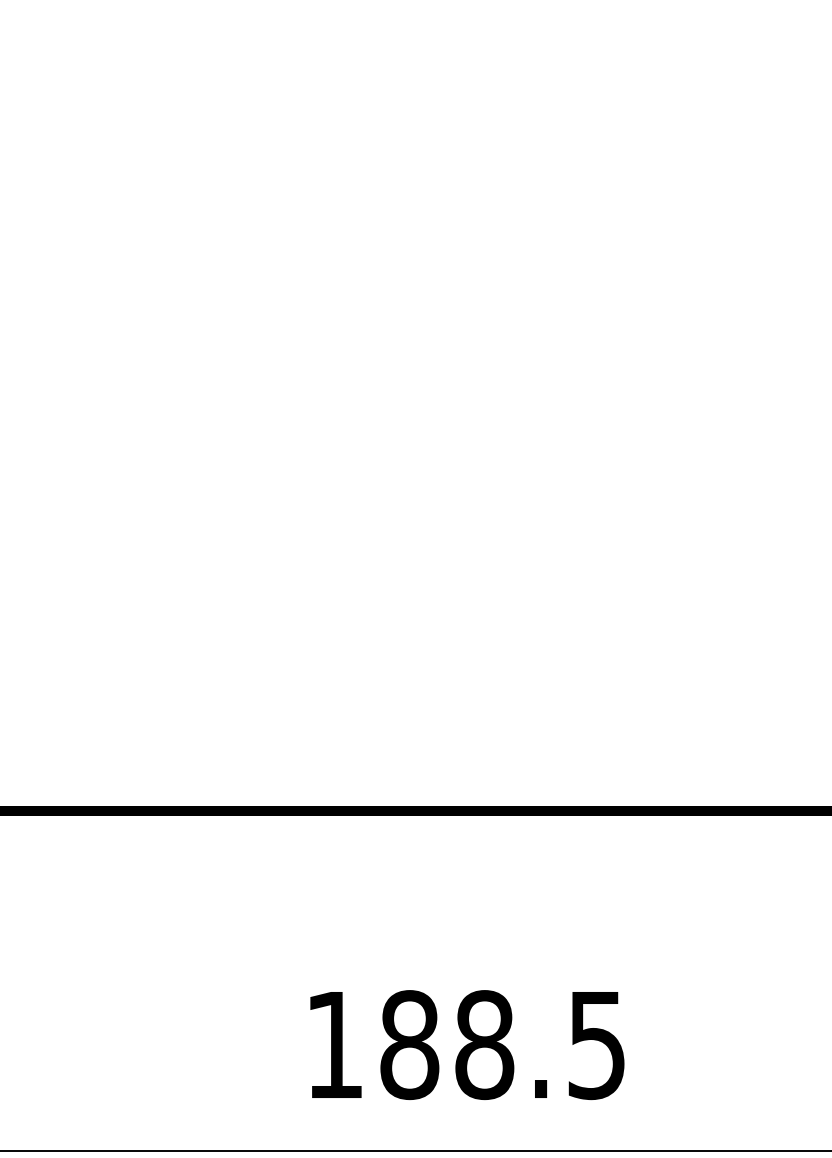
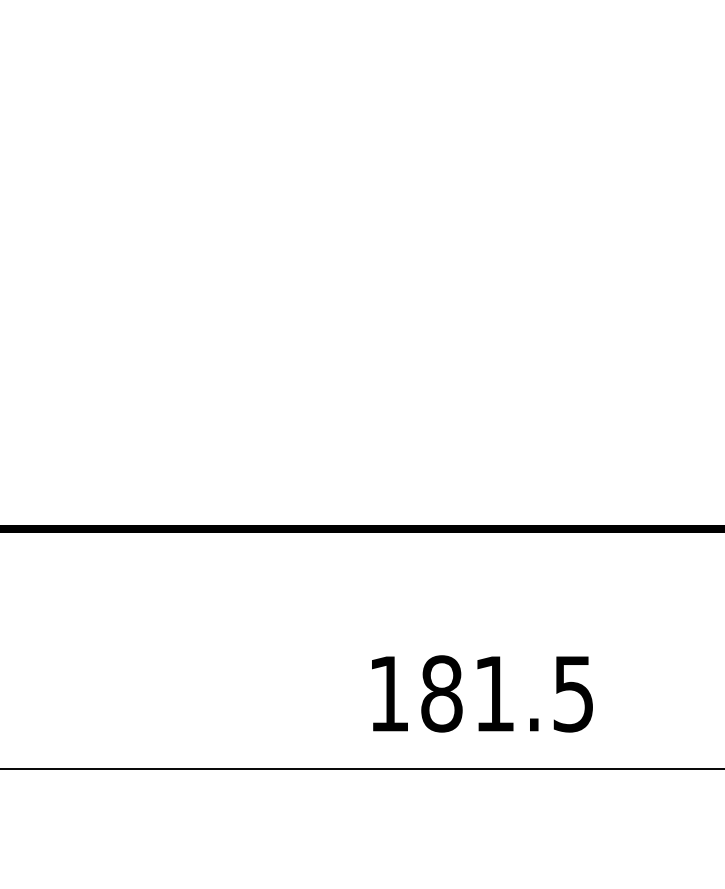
text: (484, 1044) -> (494, 693), 188.5 -> 181.5

